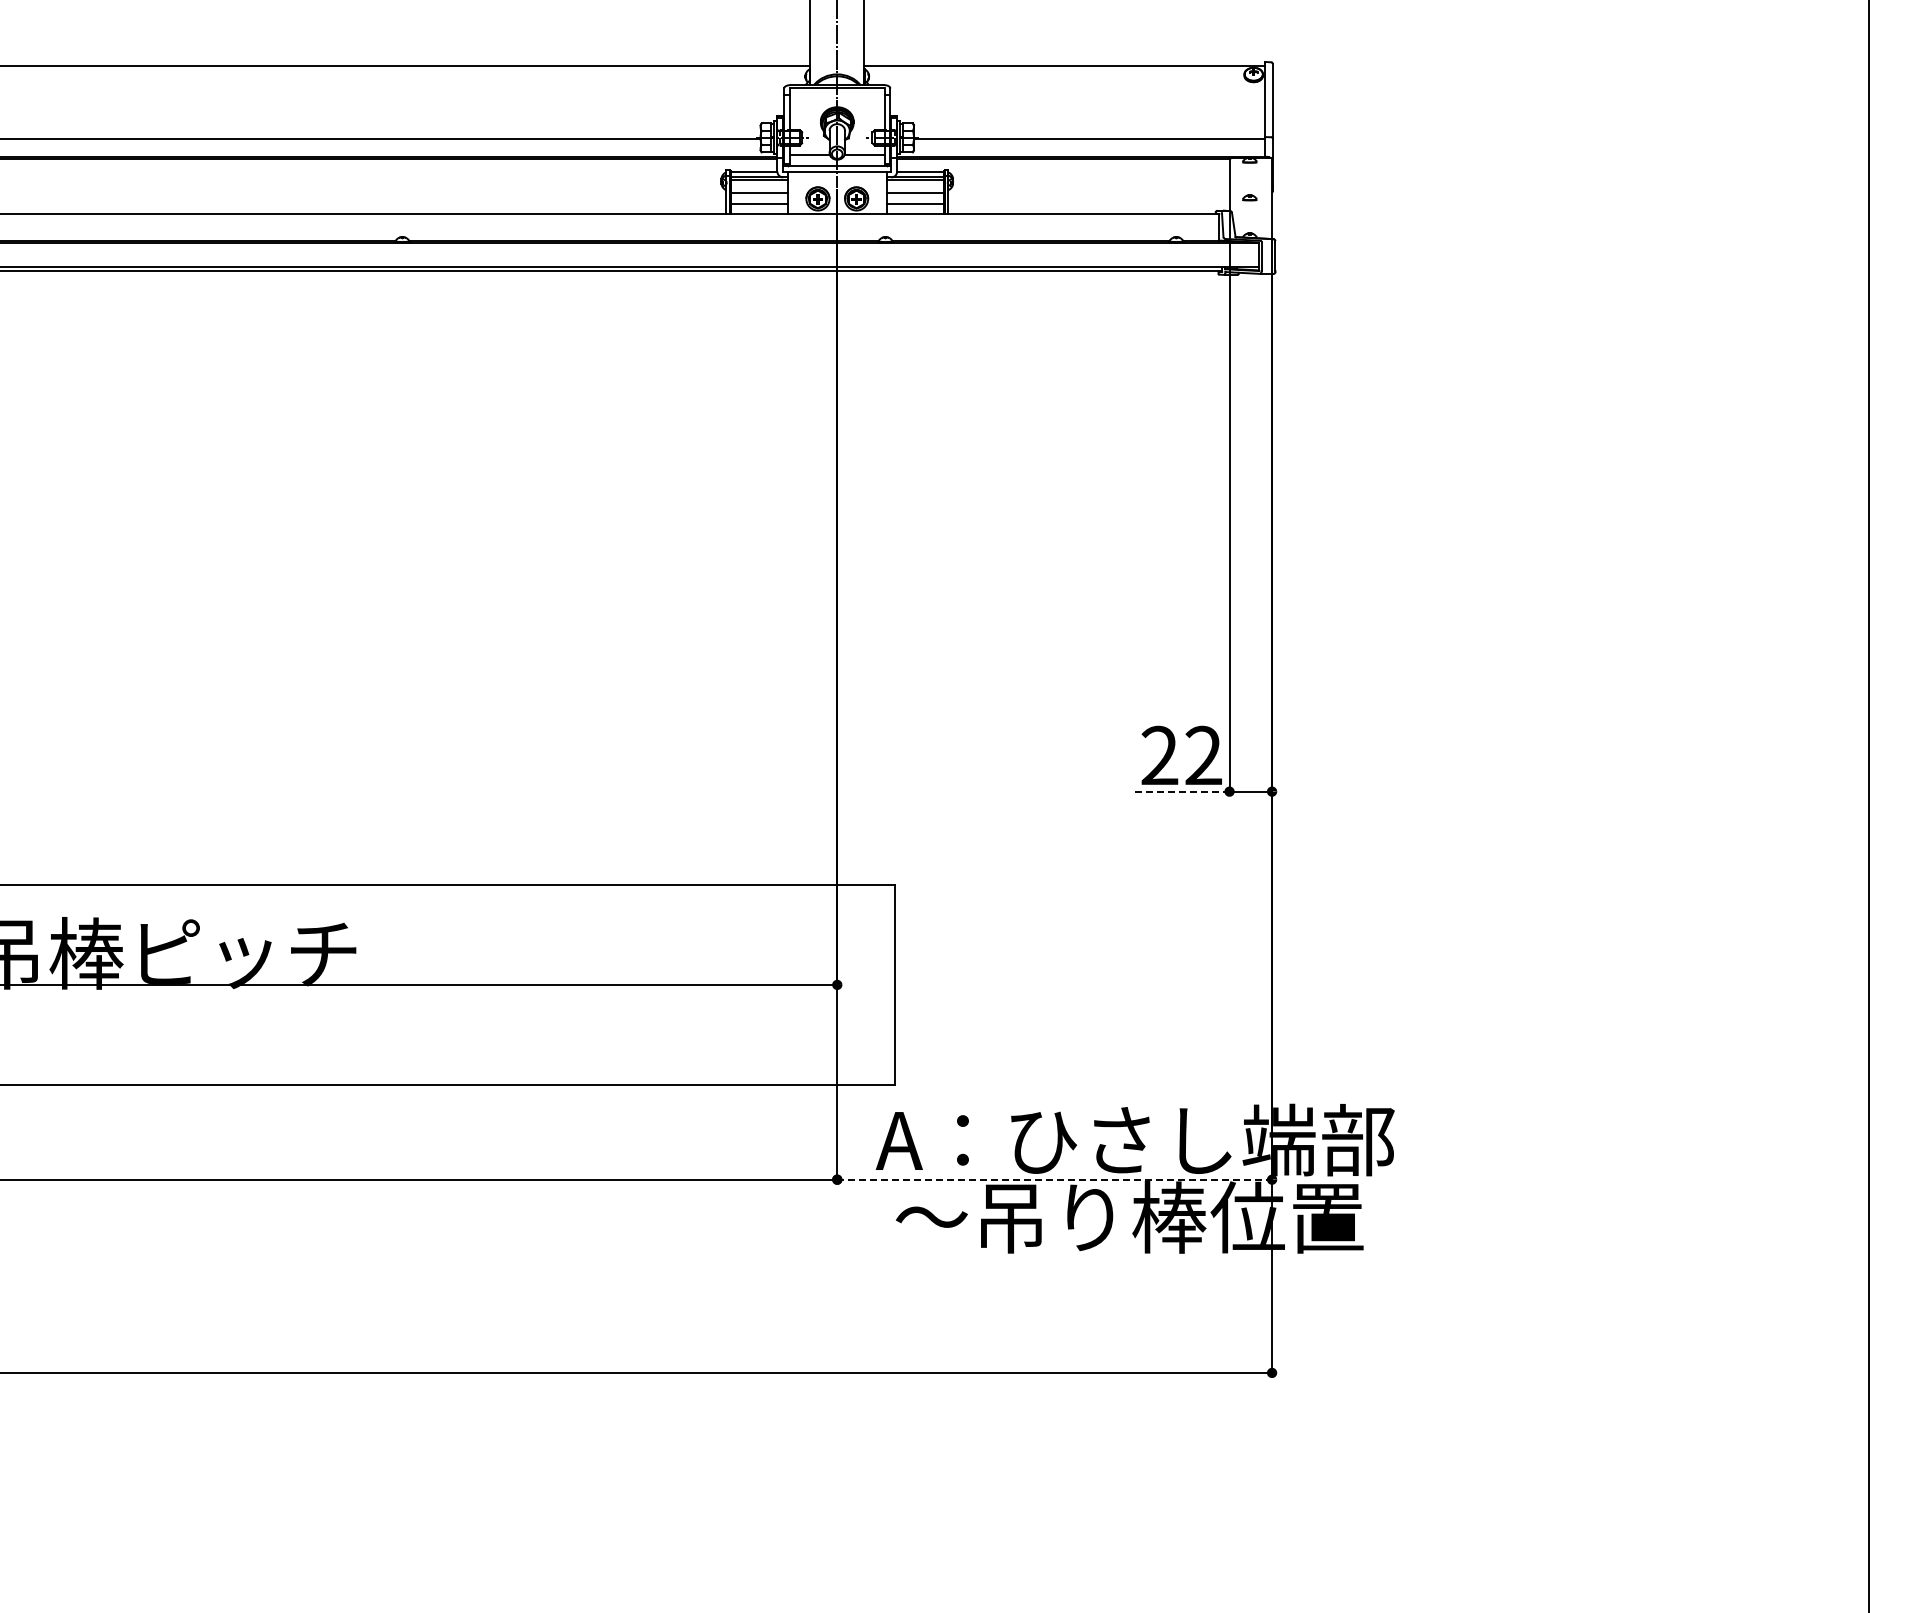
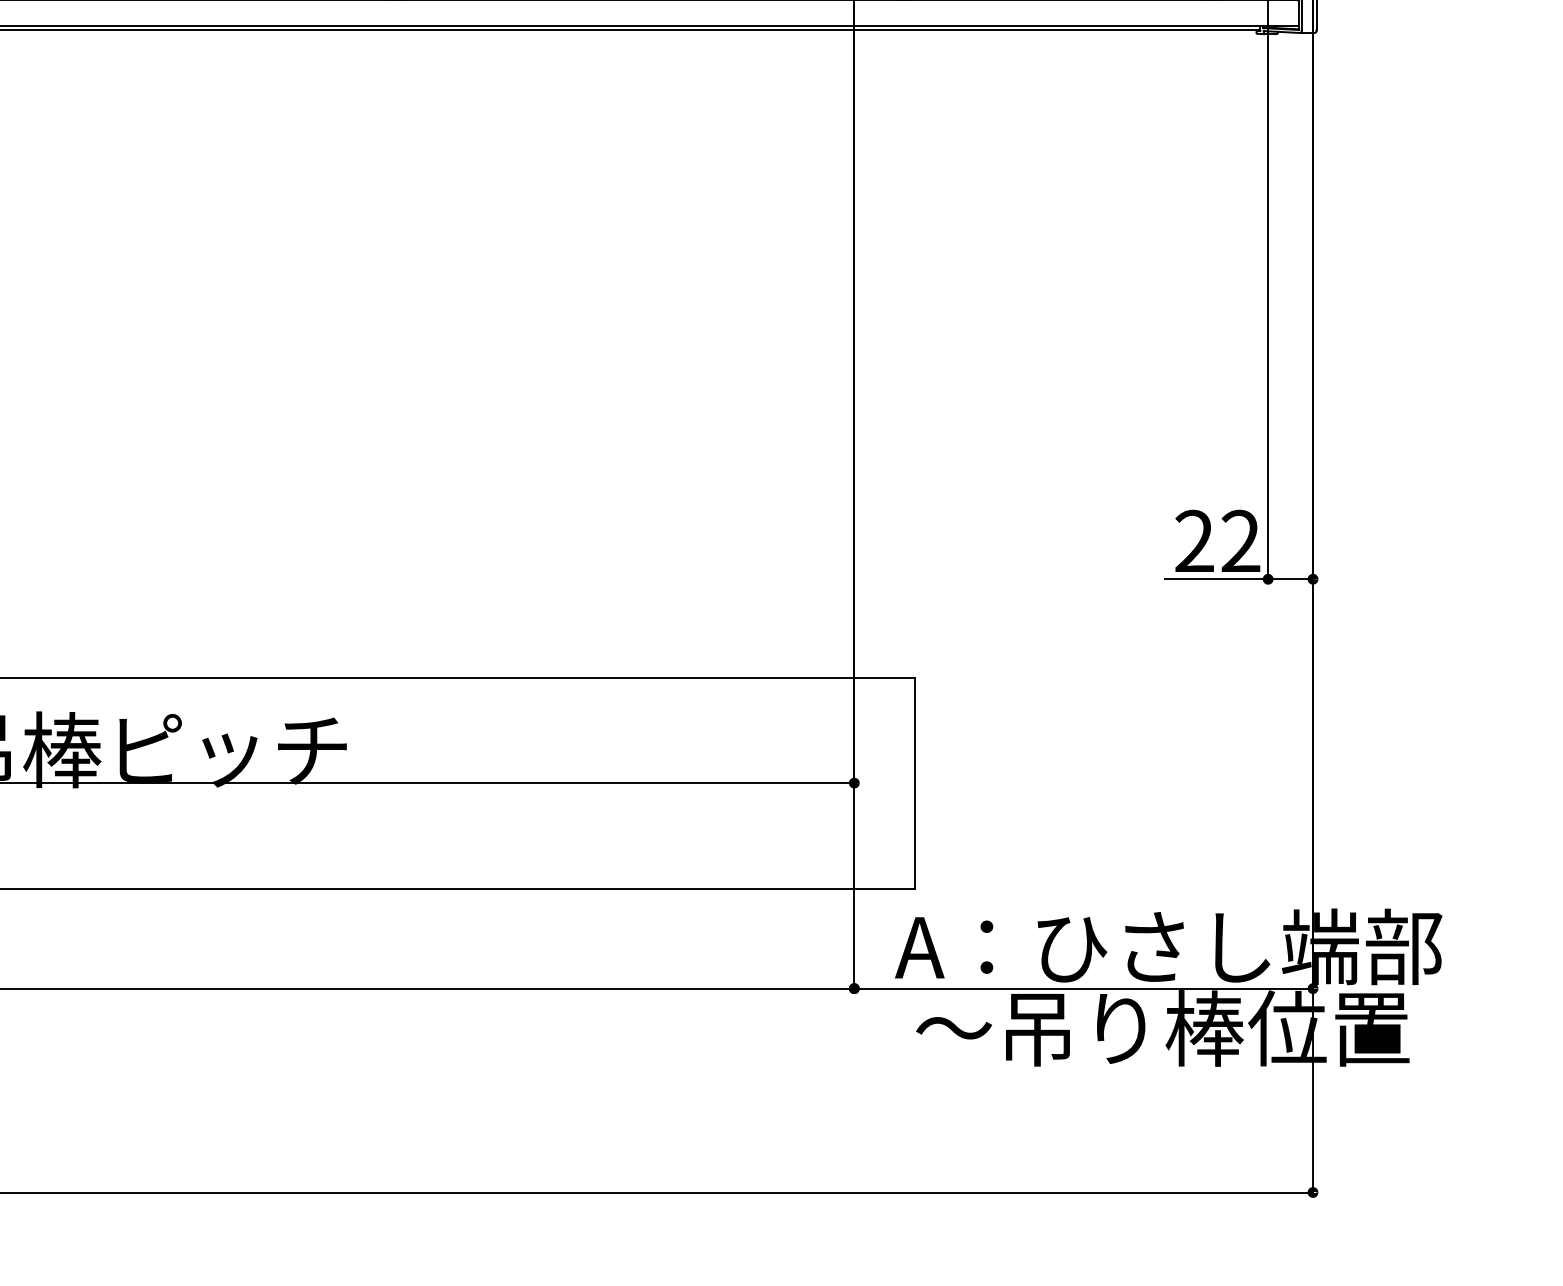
line: (1179, 791) -> (1215, 579), dashed -> solid
line: (1055, 1179) -> (1084, 988), dashed -> solid

